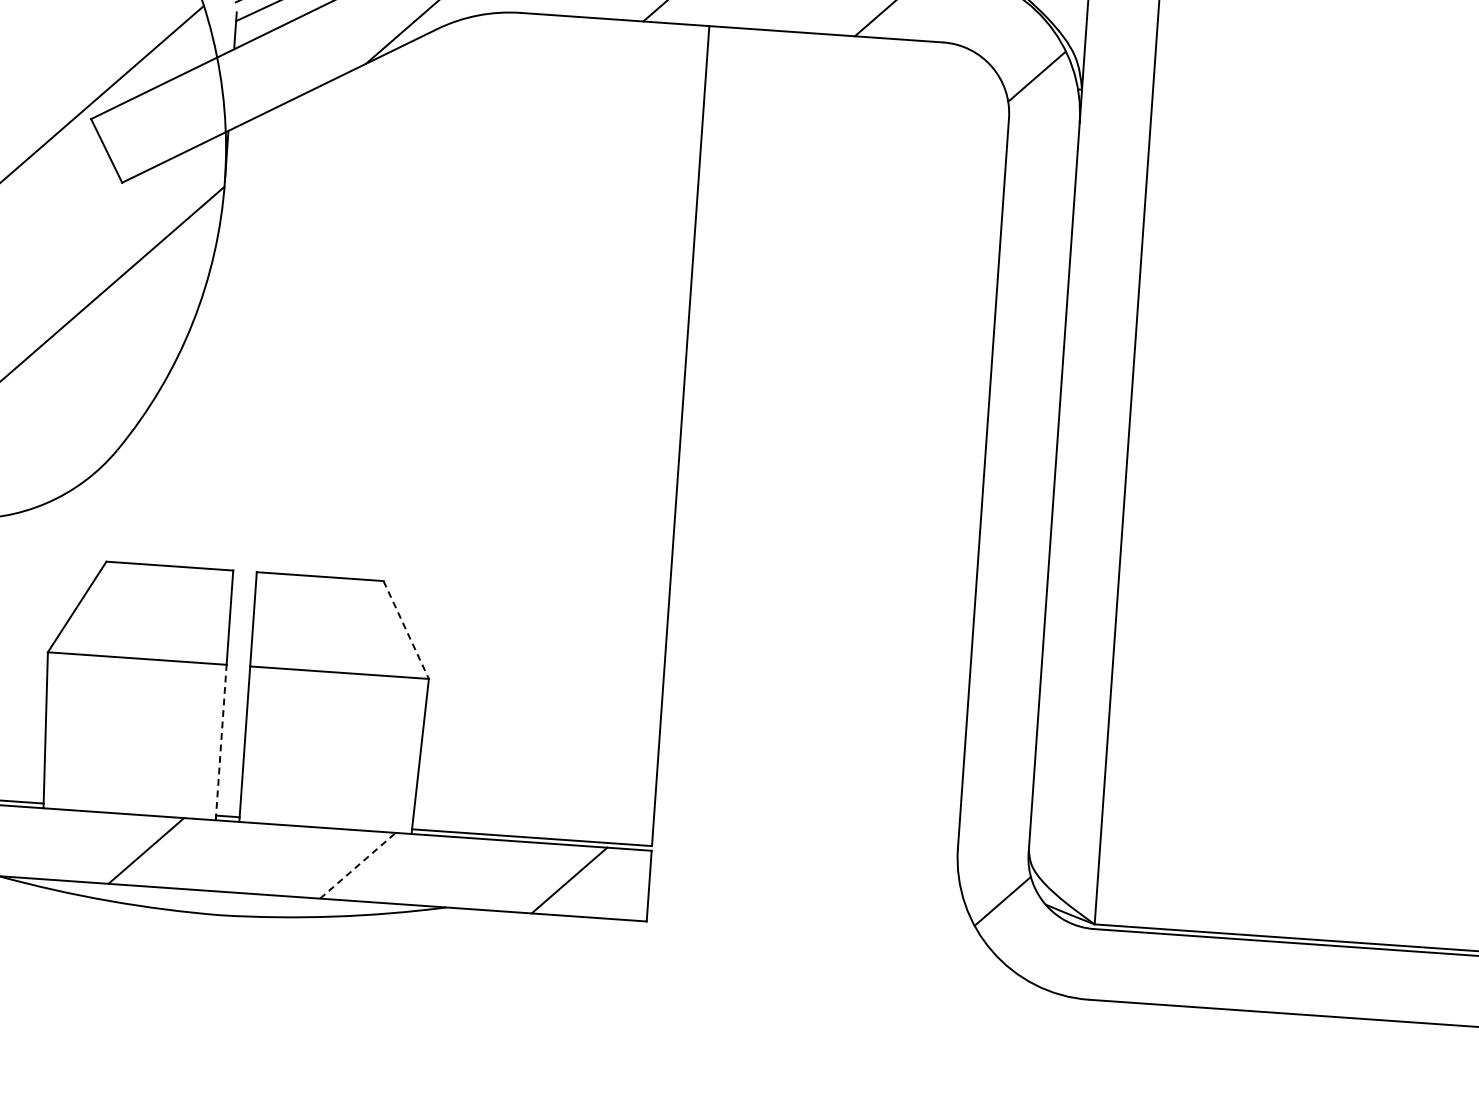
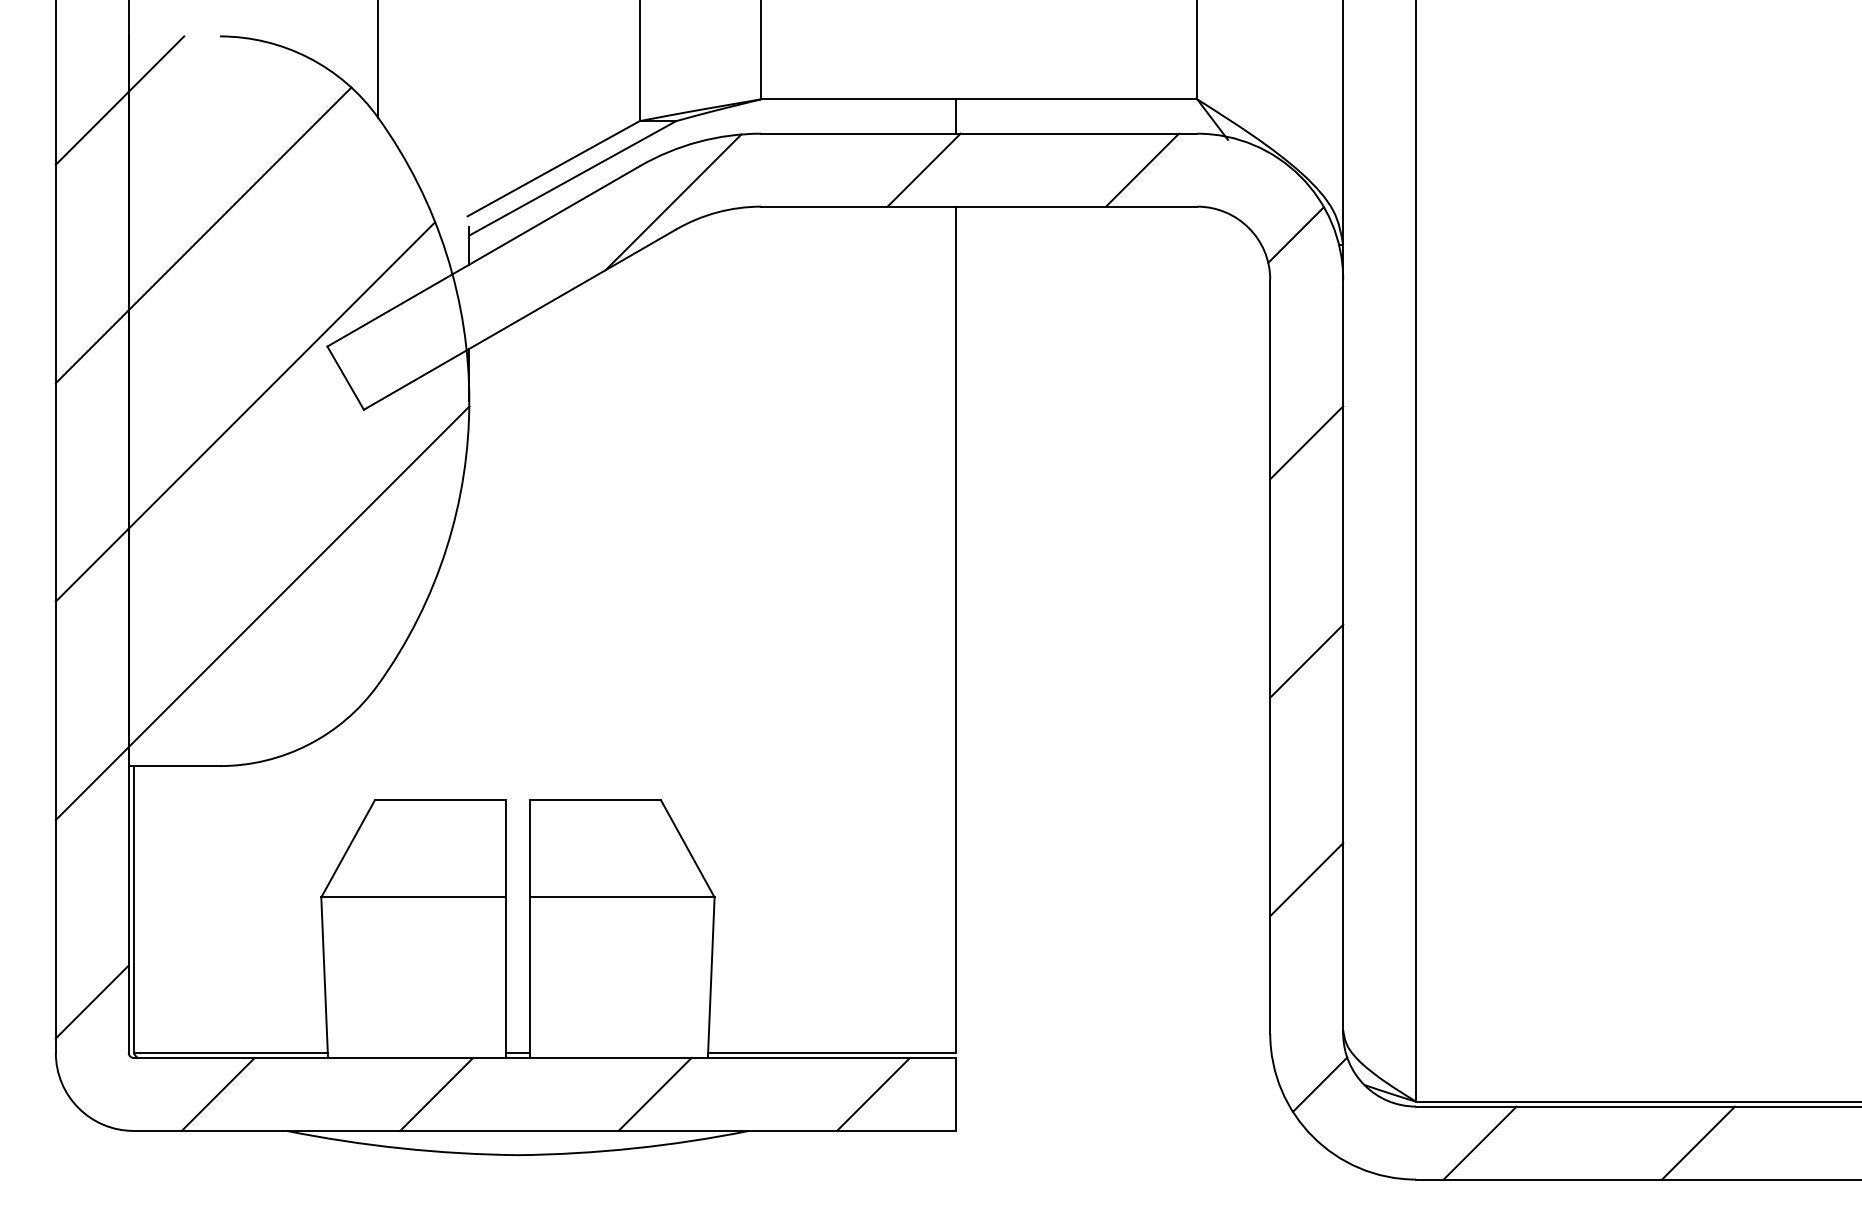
line: (1033, 278) -> (1306, 442), added
line: (1018, 489) -> (1306, 660), added
line: (405, 629) -> (687, 848), dashed -> solid
line: (1003, 701) -> (1306, 879), added
line: (220, 742) -> (505, 977), dashed -> solid
line: (358, 865) -> (655, 1094), dashed -> solid
line: (1153, 968) -> (1479, 1142), added
line: (1365, 982) -> (1698, 1142), added

